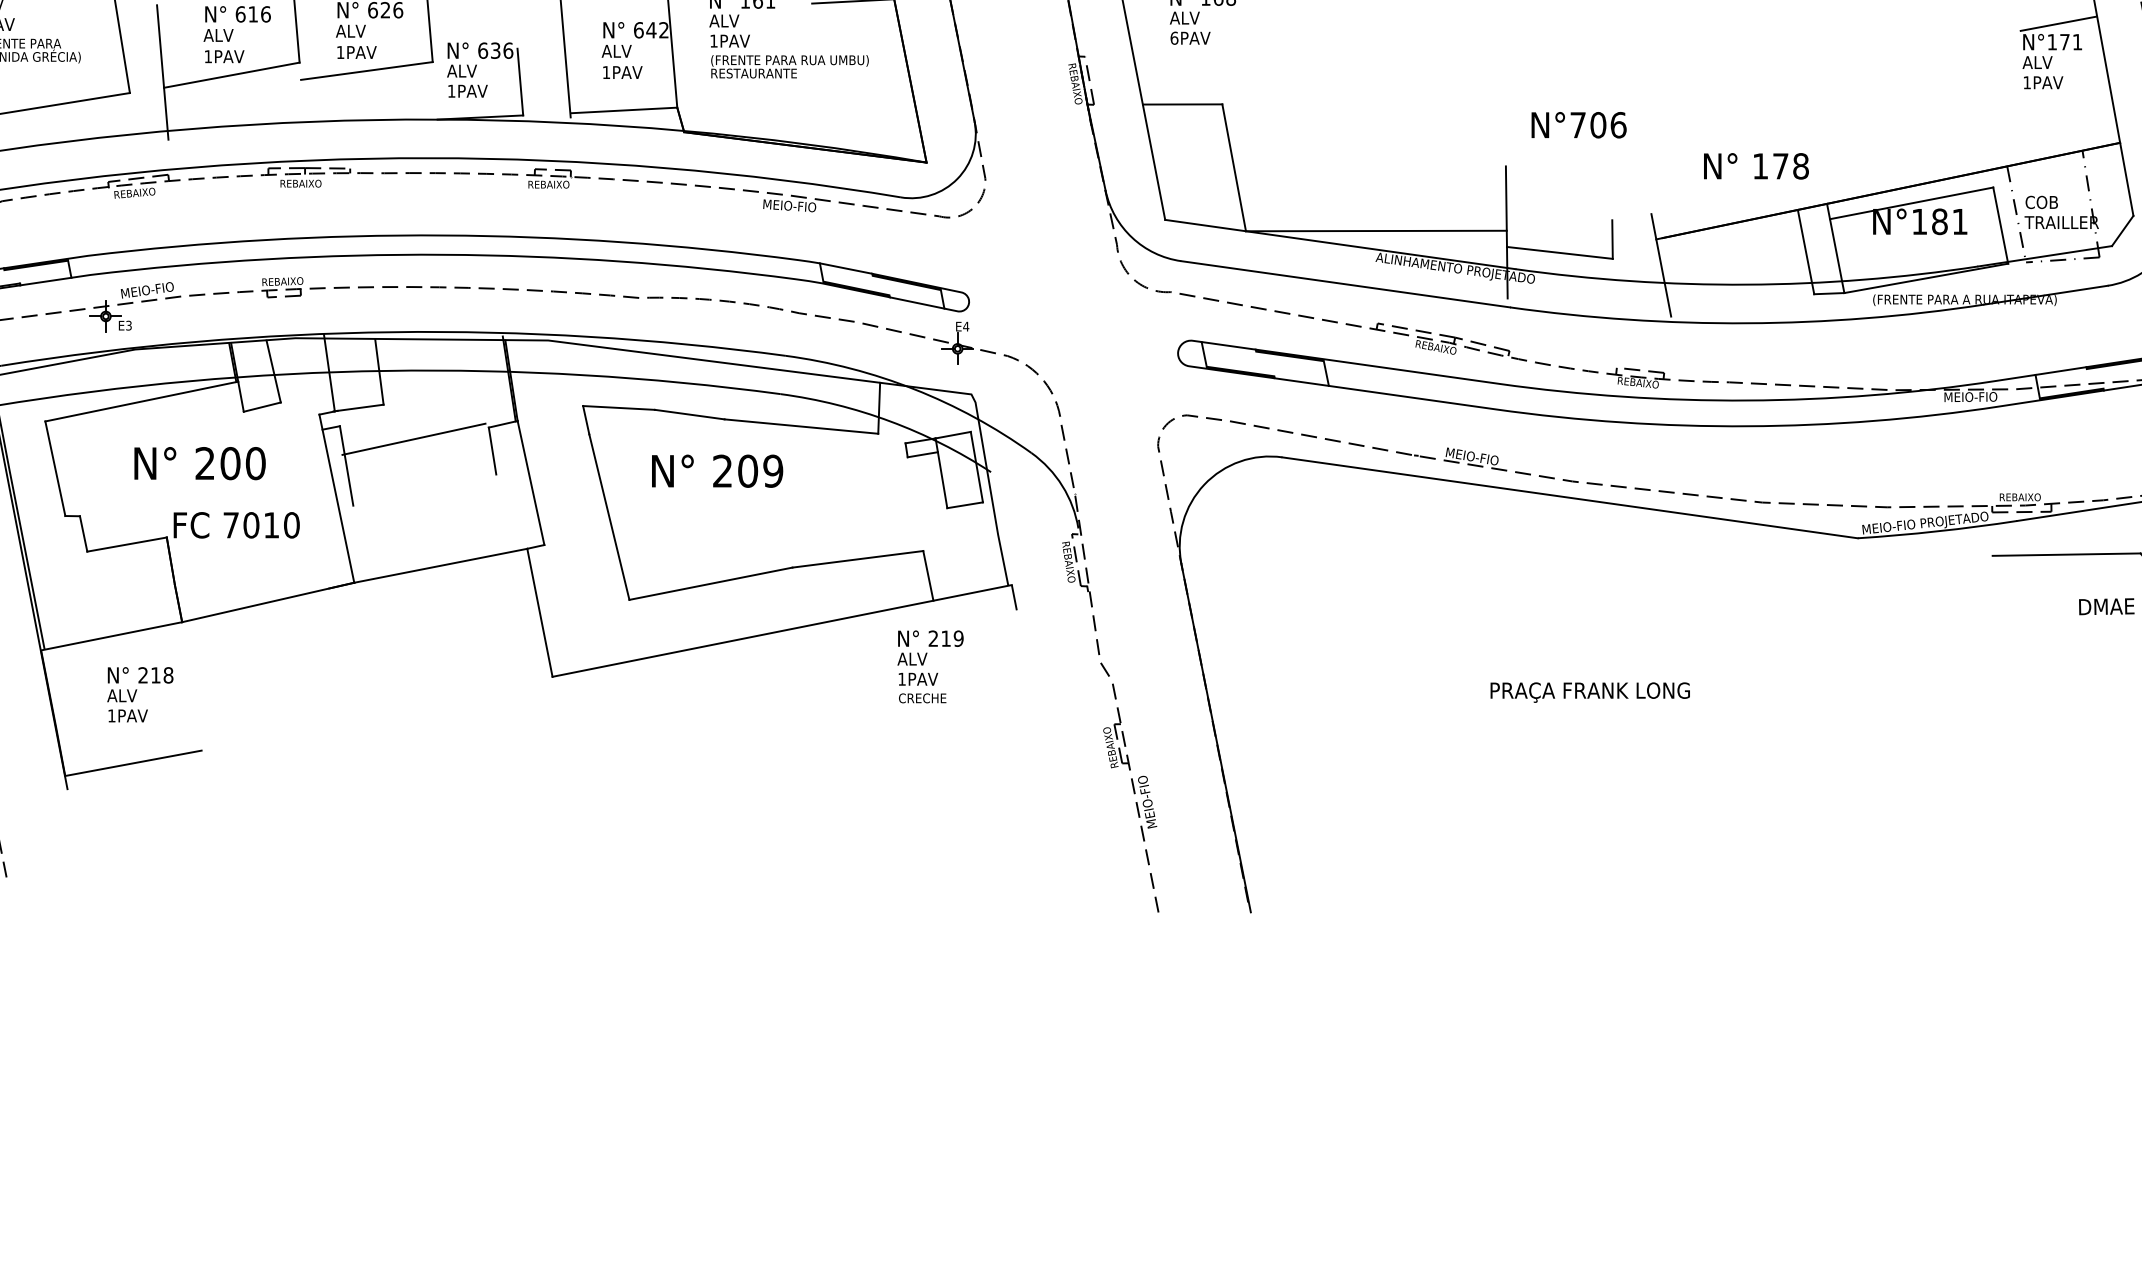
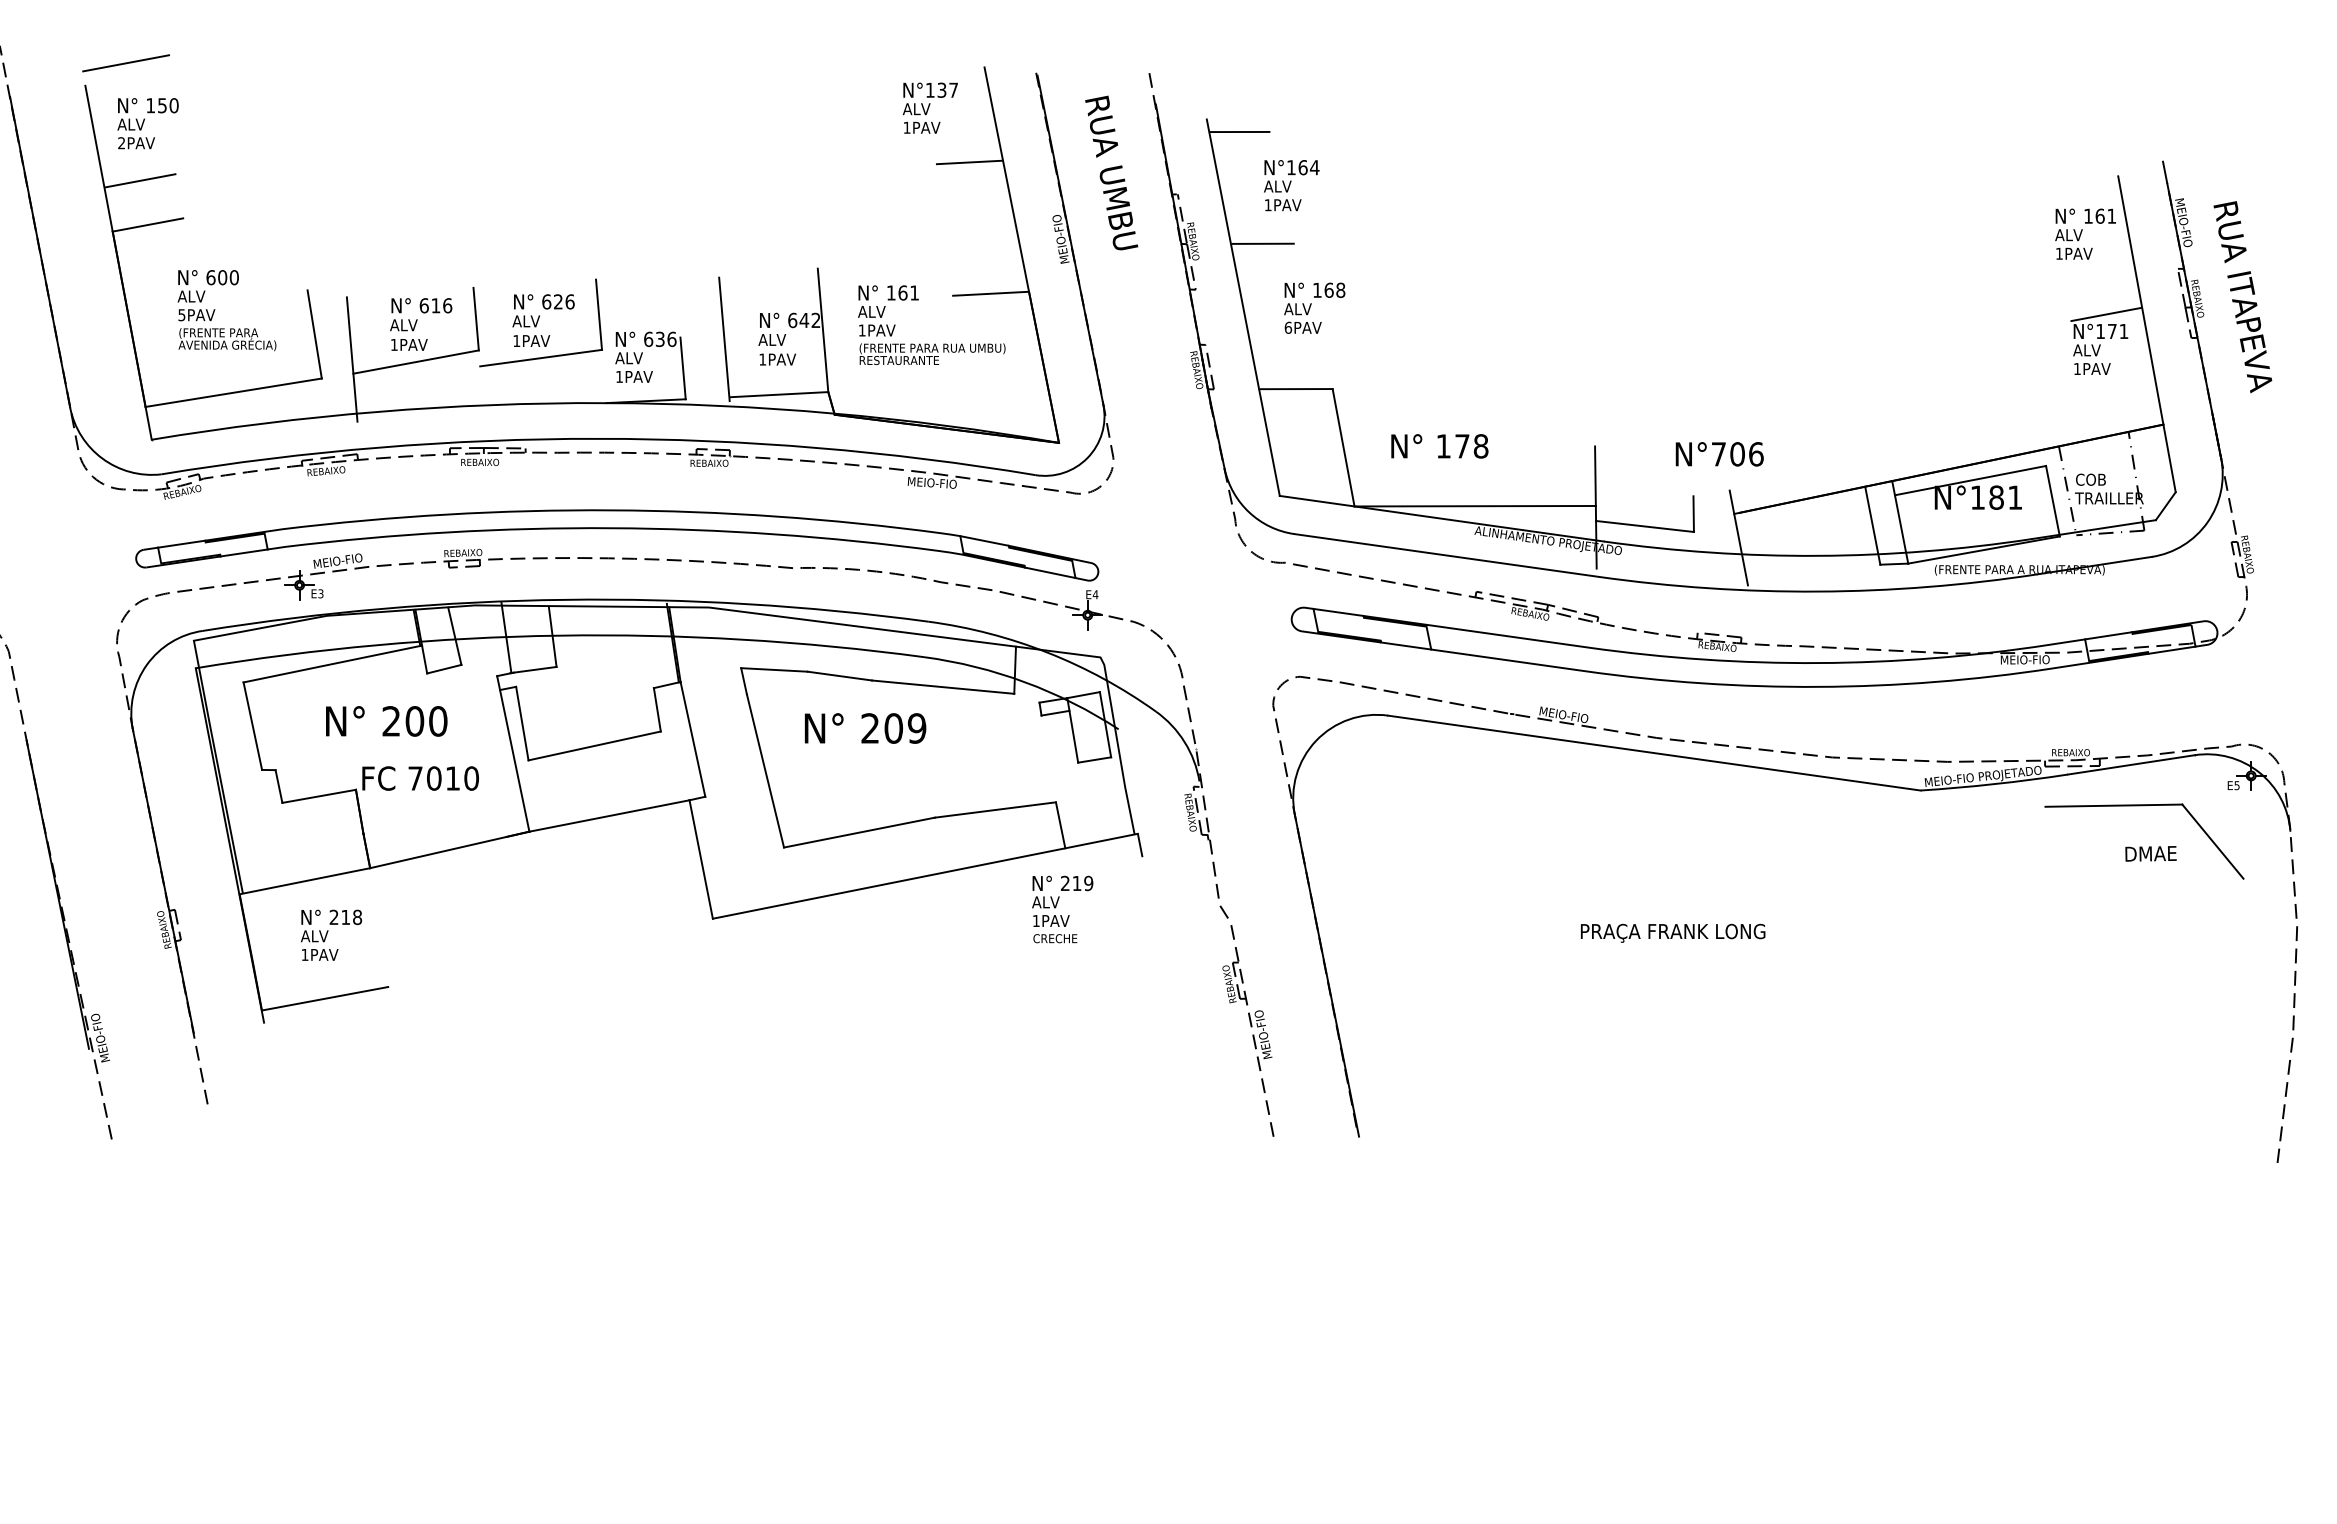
text: (1578, 125) -> (1719, 454), moved
text: (1756, 166) -> (1439, 446), moved
line: (413, 438) -> (594, 745), moved

